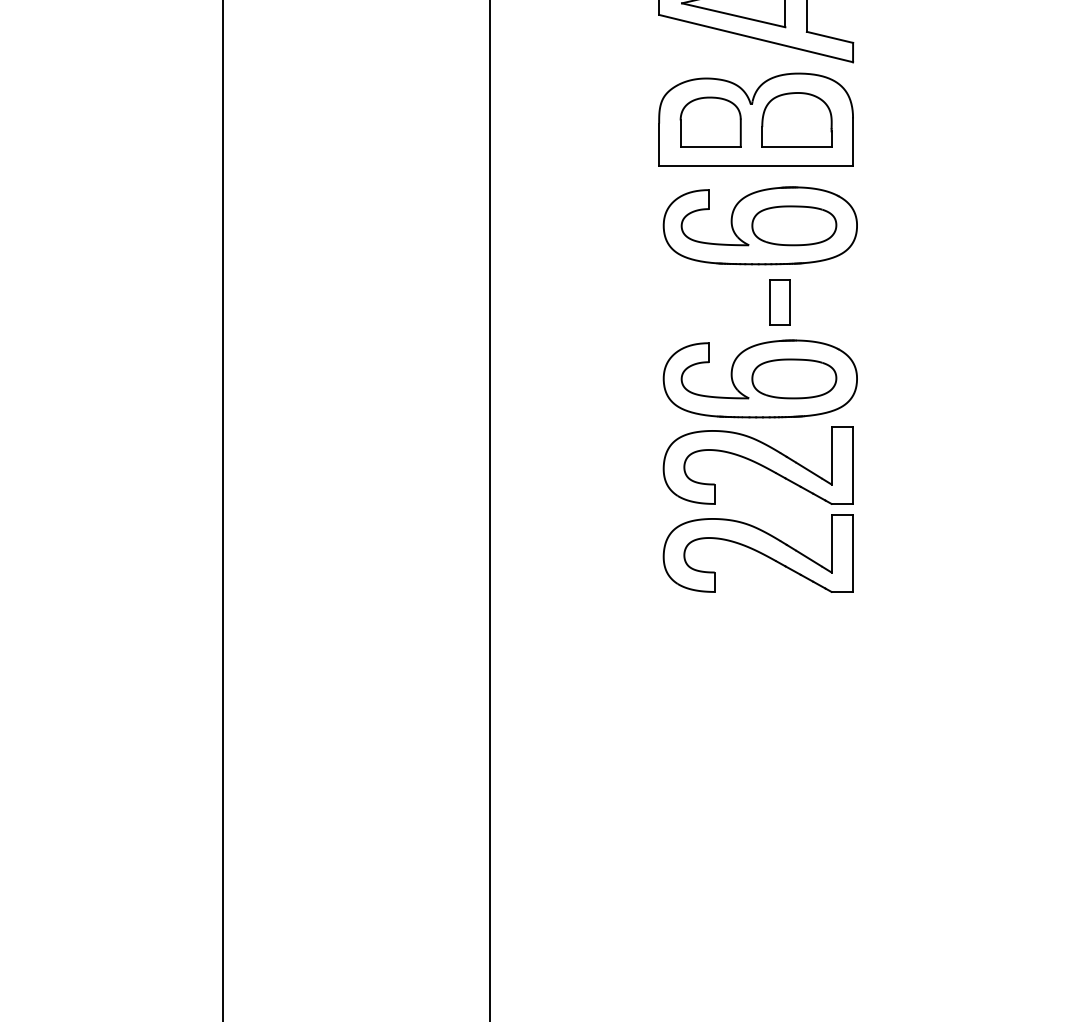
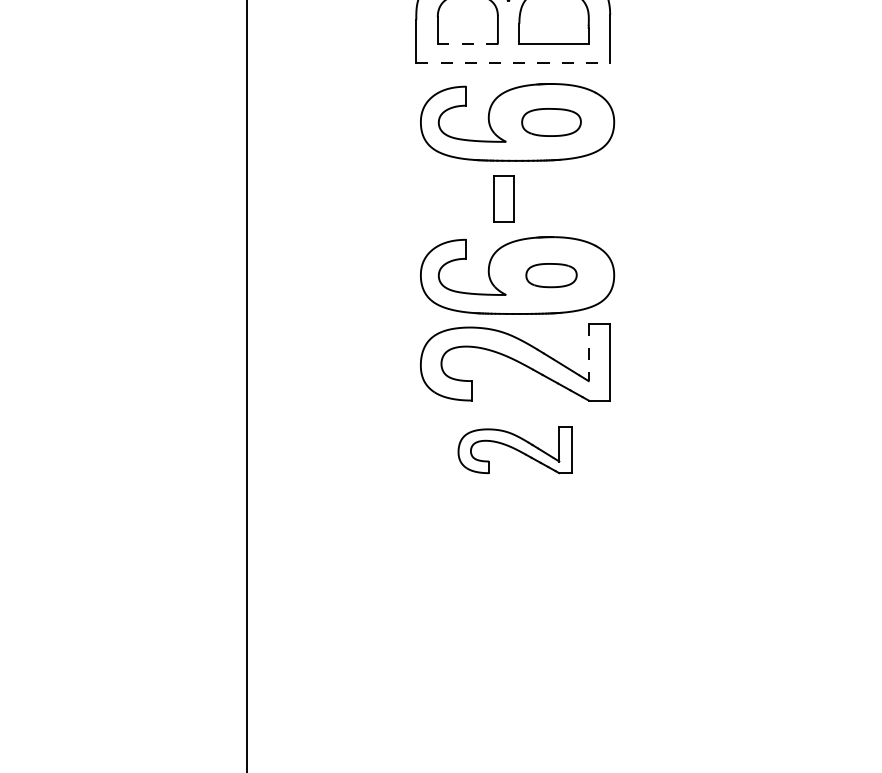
line: (710, 146) -> (467, 43), solid -> dashed
line: (756, 165) -> (513, 62), solid -> dashed
part: (794, 225) -> (551, 122), size x0.7
part: (779, 302) -> (503, 199), moved
part: (794, 378) -> (551, 275), size x0.6
line: (831, 455) -> (588, 352), solid -> dashed
part: (757, 553) -> (514, 450), size x0.6

